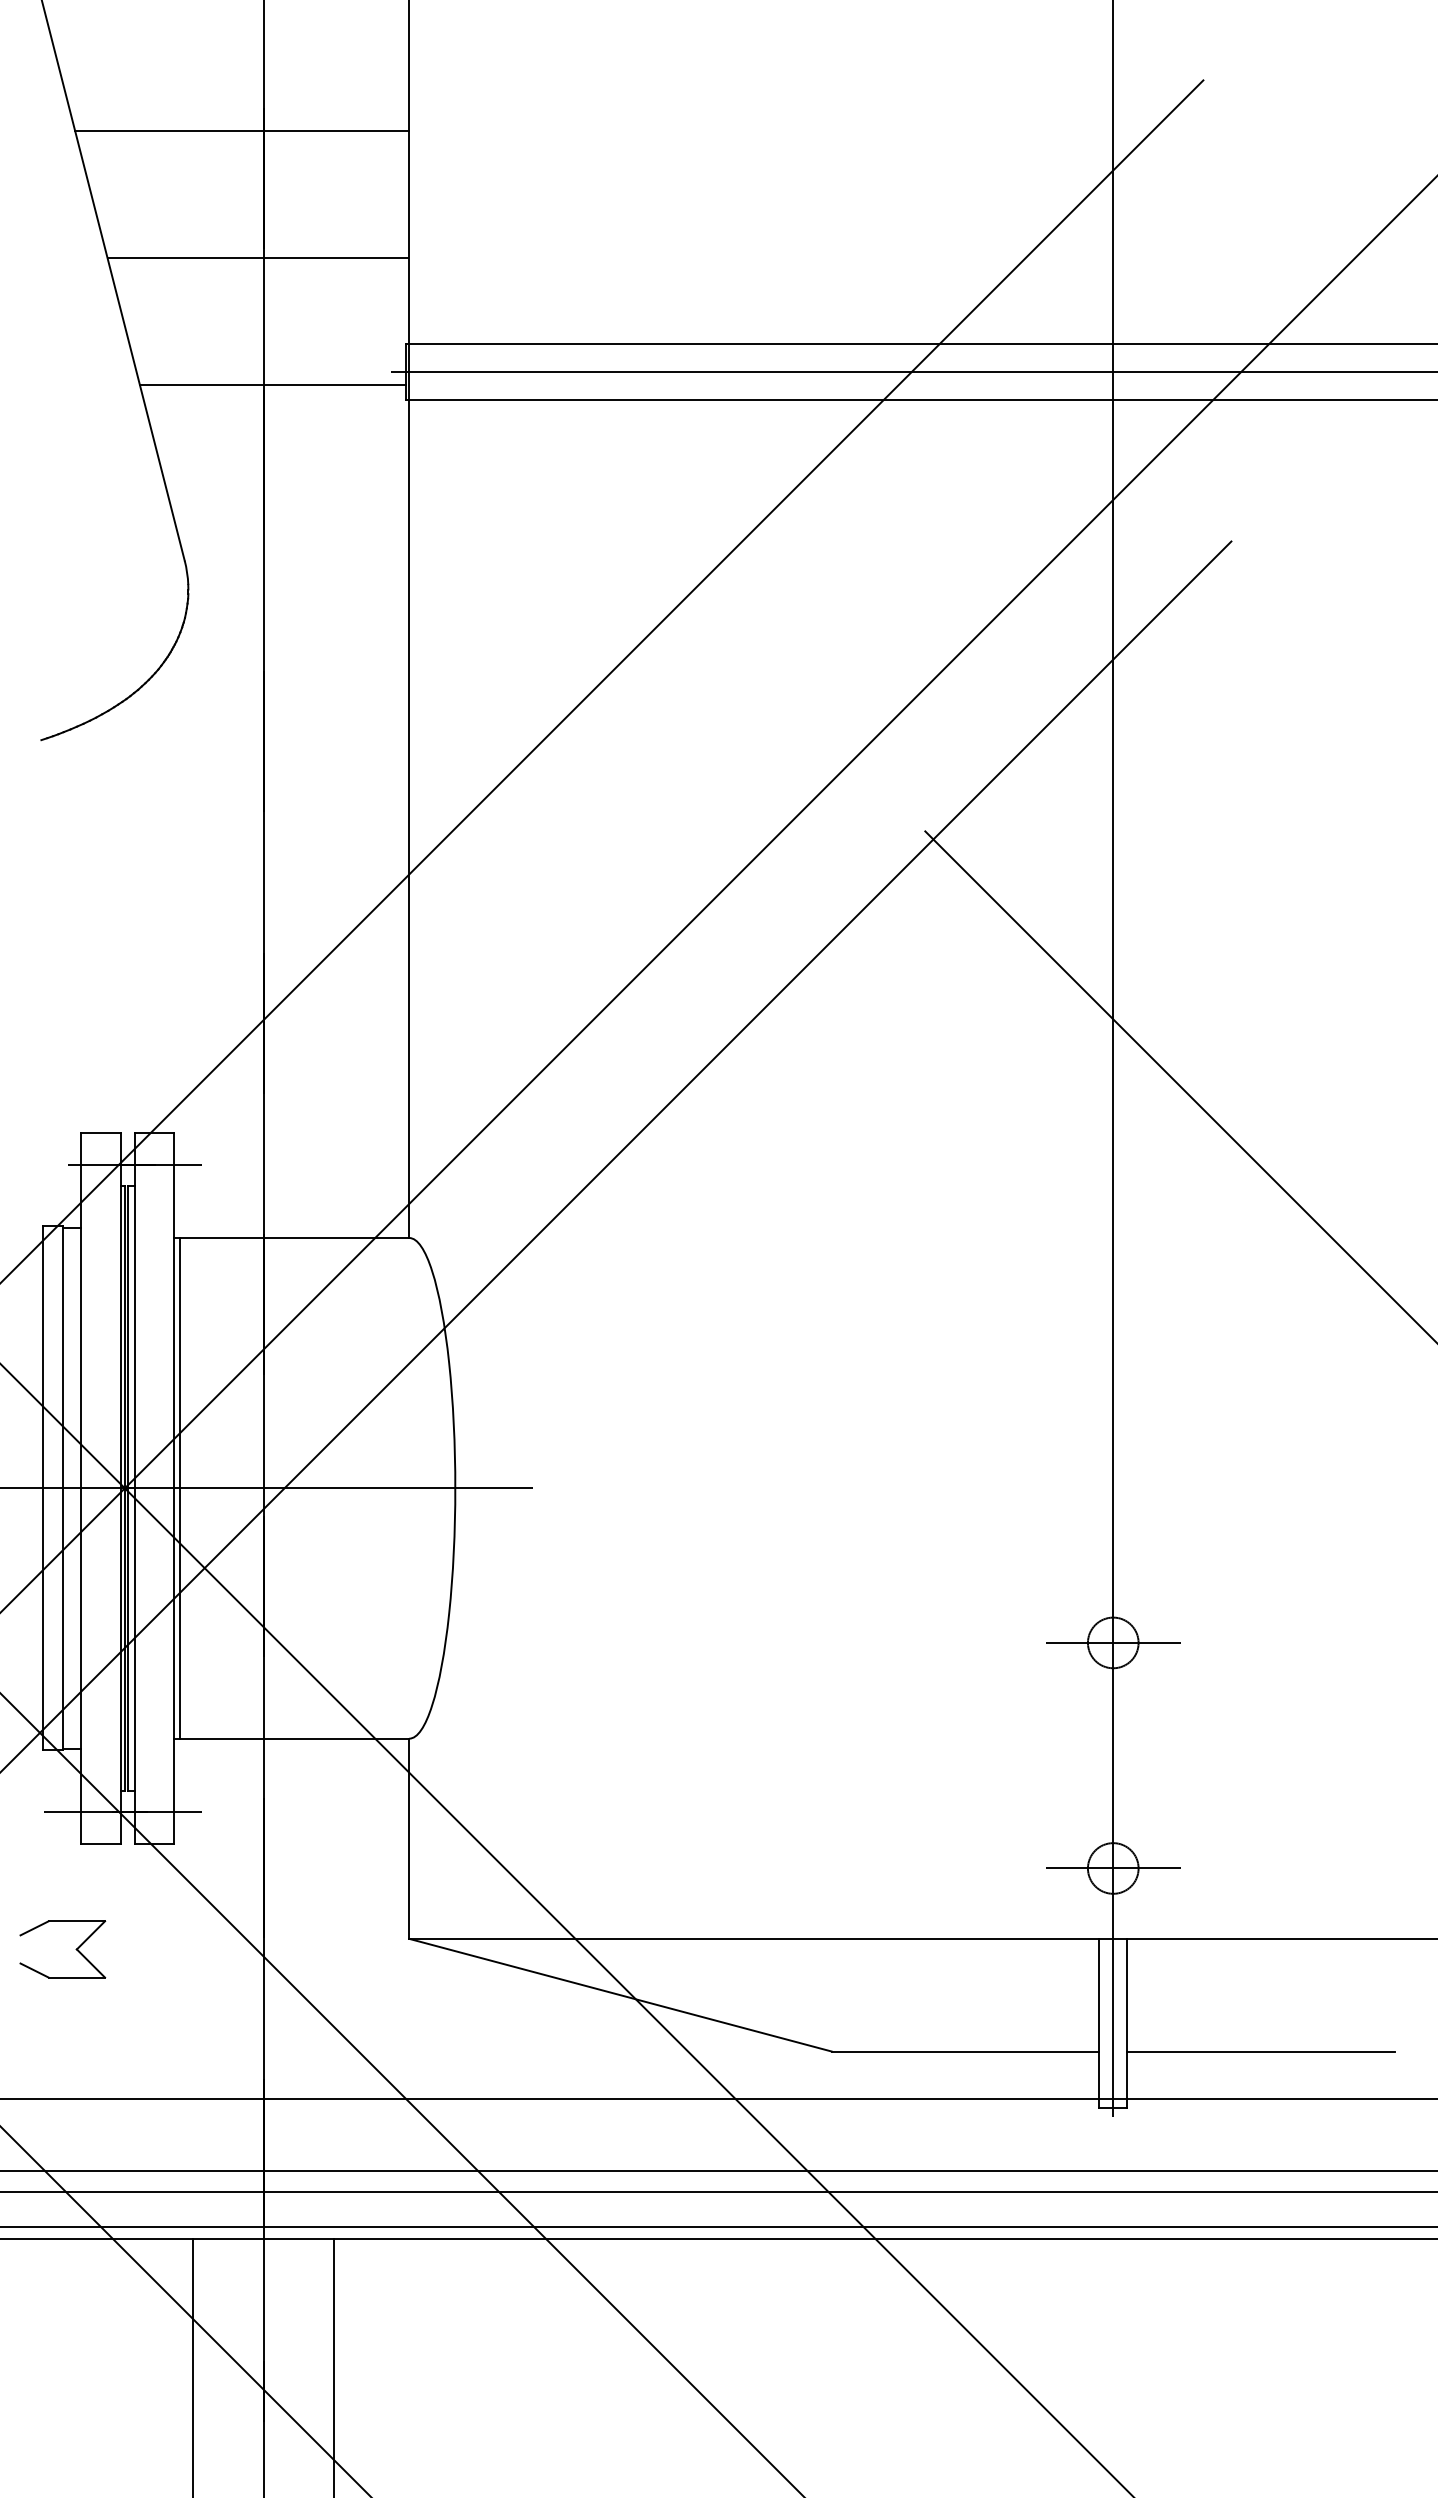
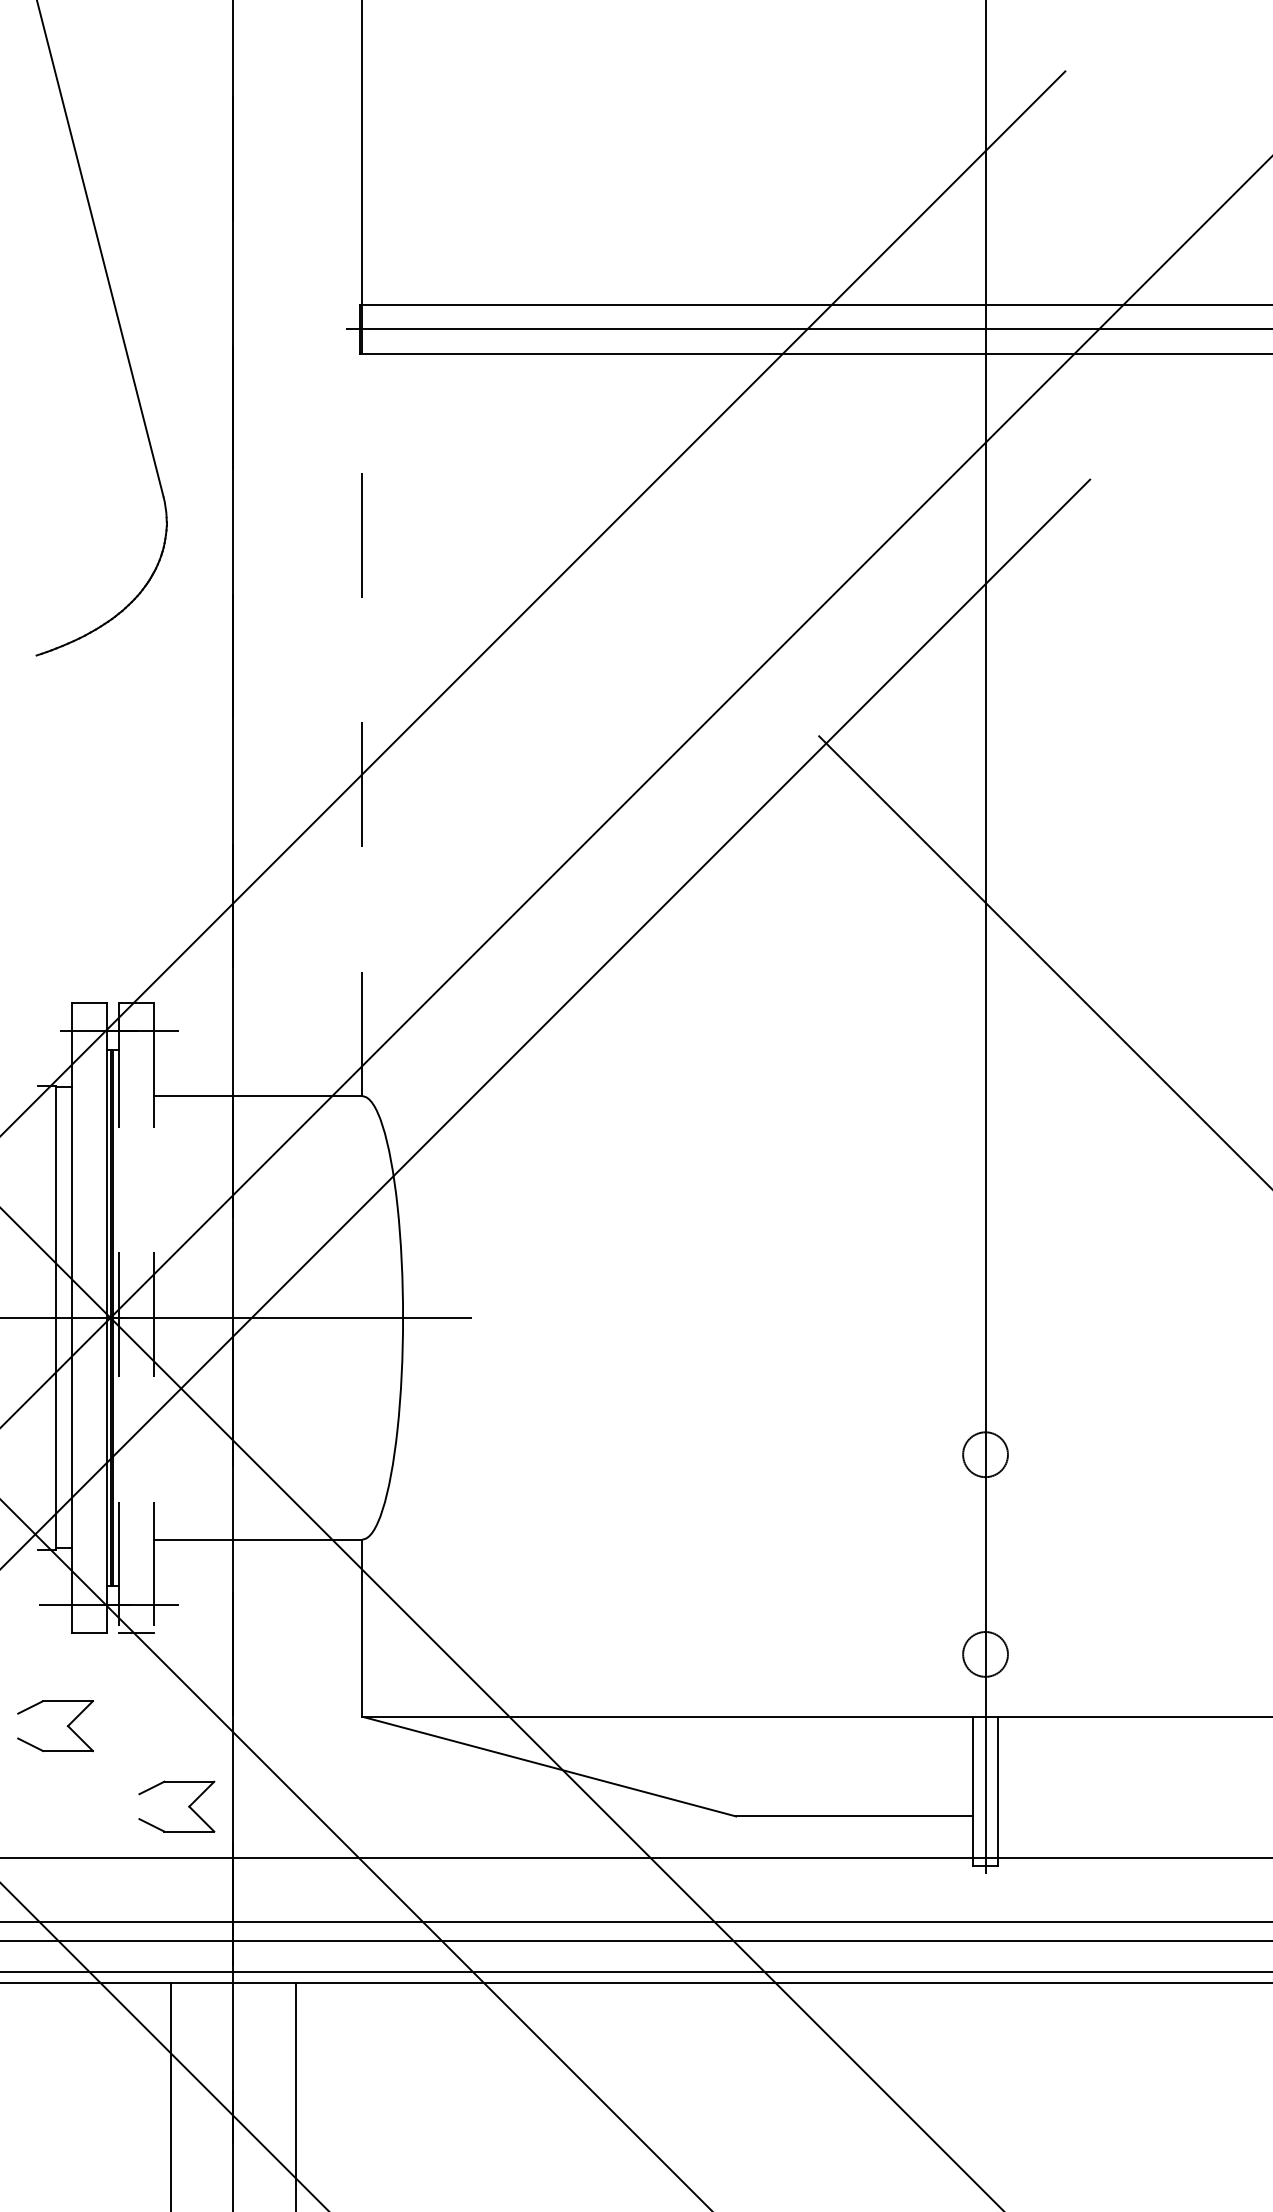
line: (242, 131) -> (214, 116), removed
line: (258, 257) -> (228, 228), removed
line: (272, 384) -> (241, 340), removed
line: (409, 818) -> (362, 724), solid -> dashed
line: (43, 1488) -> (38, 1318), removed
line: (134, 1488) -> (119, 1318), solid -> dashed
line: (174, 1488) -> (154, 1318), solid -> dashed
line: (179, 1488) -> (158, 1318), removed
line: (1112, 1642) -> (984, 1454), removed
line: (1112, 1868) -> (984, 1654), removed
part: (212, 2040) -> (188, 1806), added
line: (1260, 2051) -> (1115, 1816), removed

